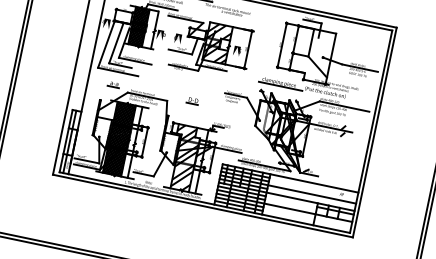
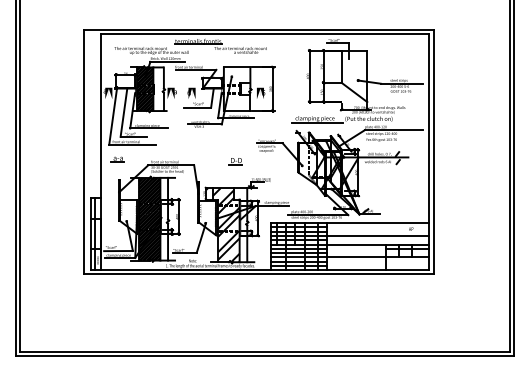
hatch: (217, 43) -> (236, 89), removed
part: (113, 84) -> (117, 159), moved
part: (192, 100) -> (235, 161), moved

